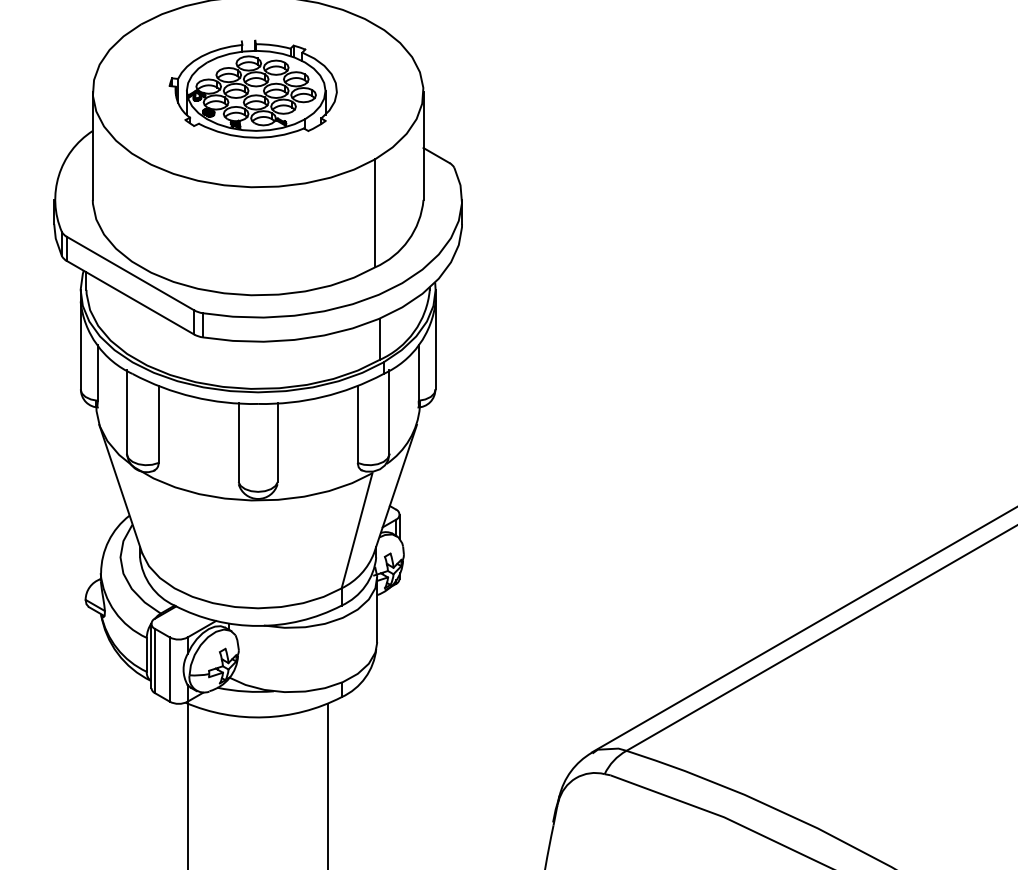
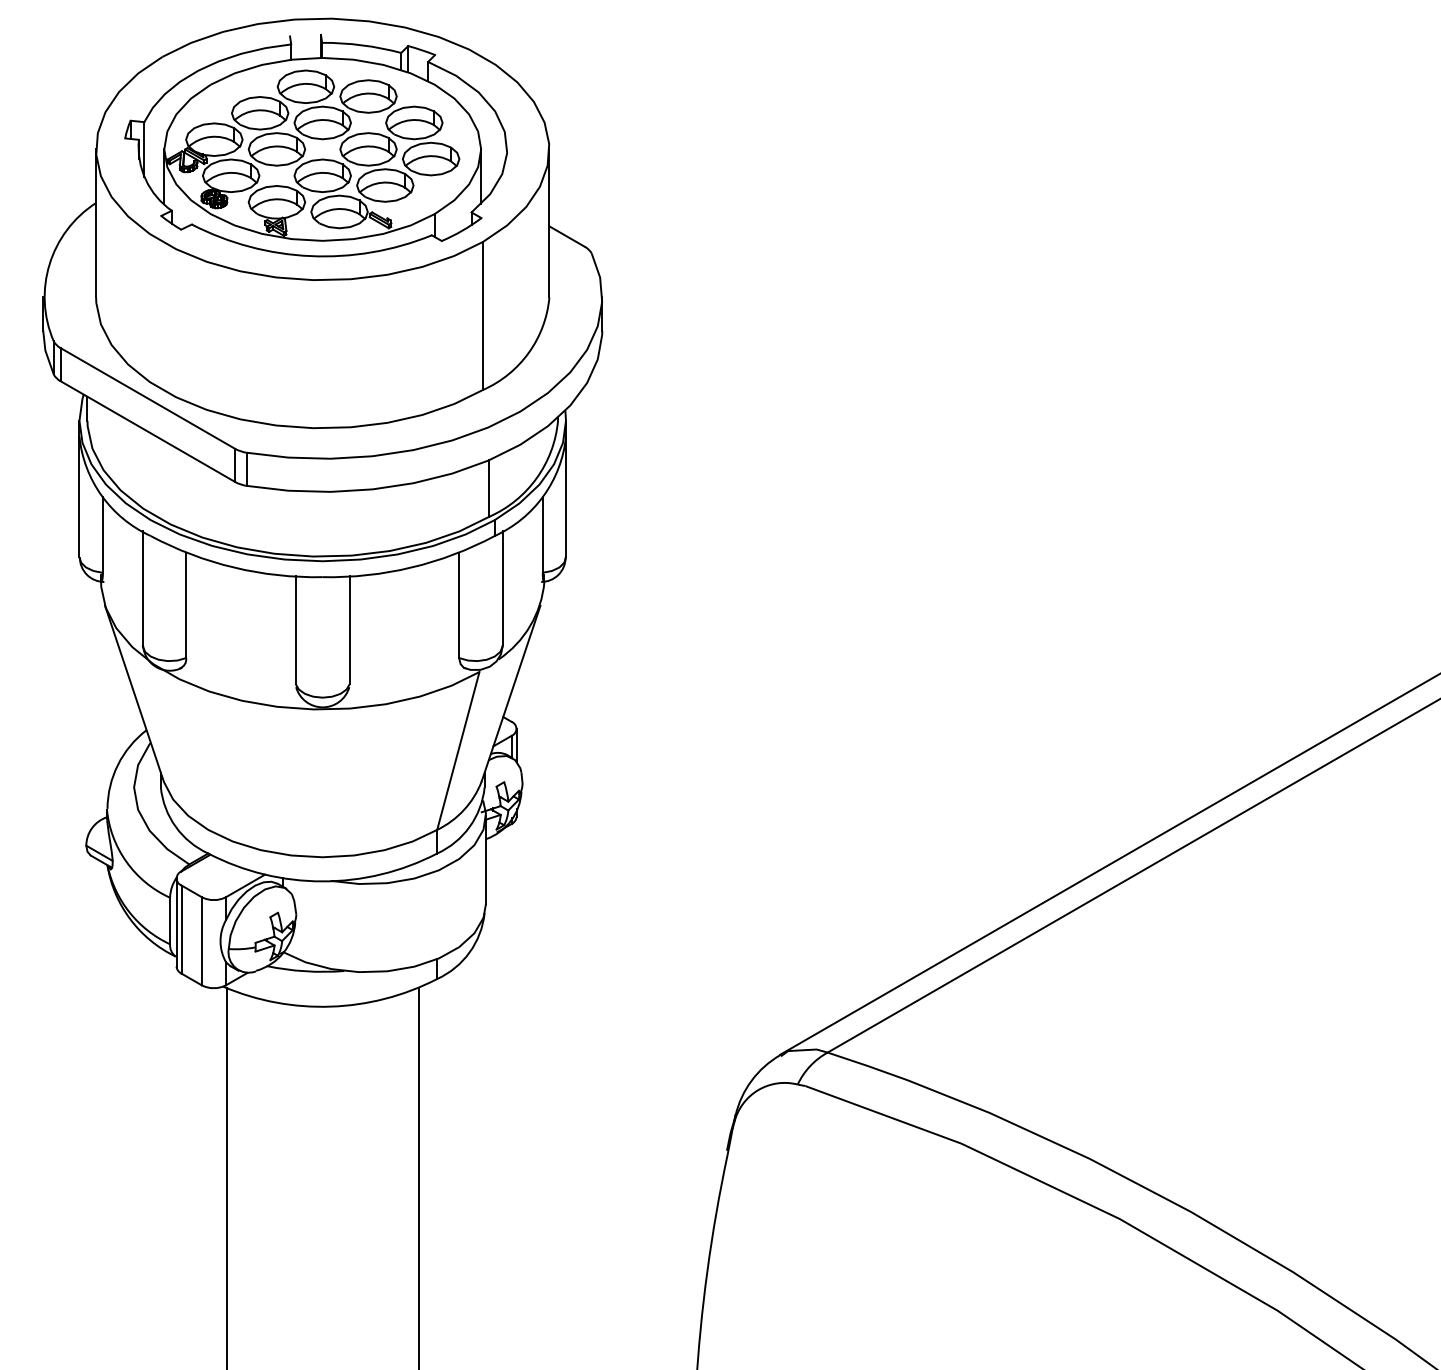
part: (252, 89) -> (315, 145), size x1.67

